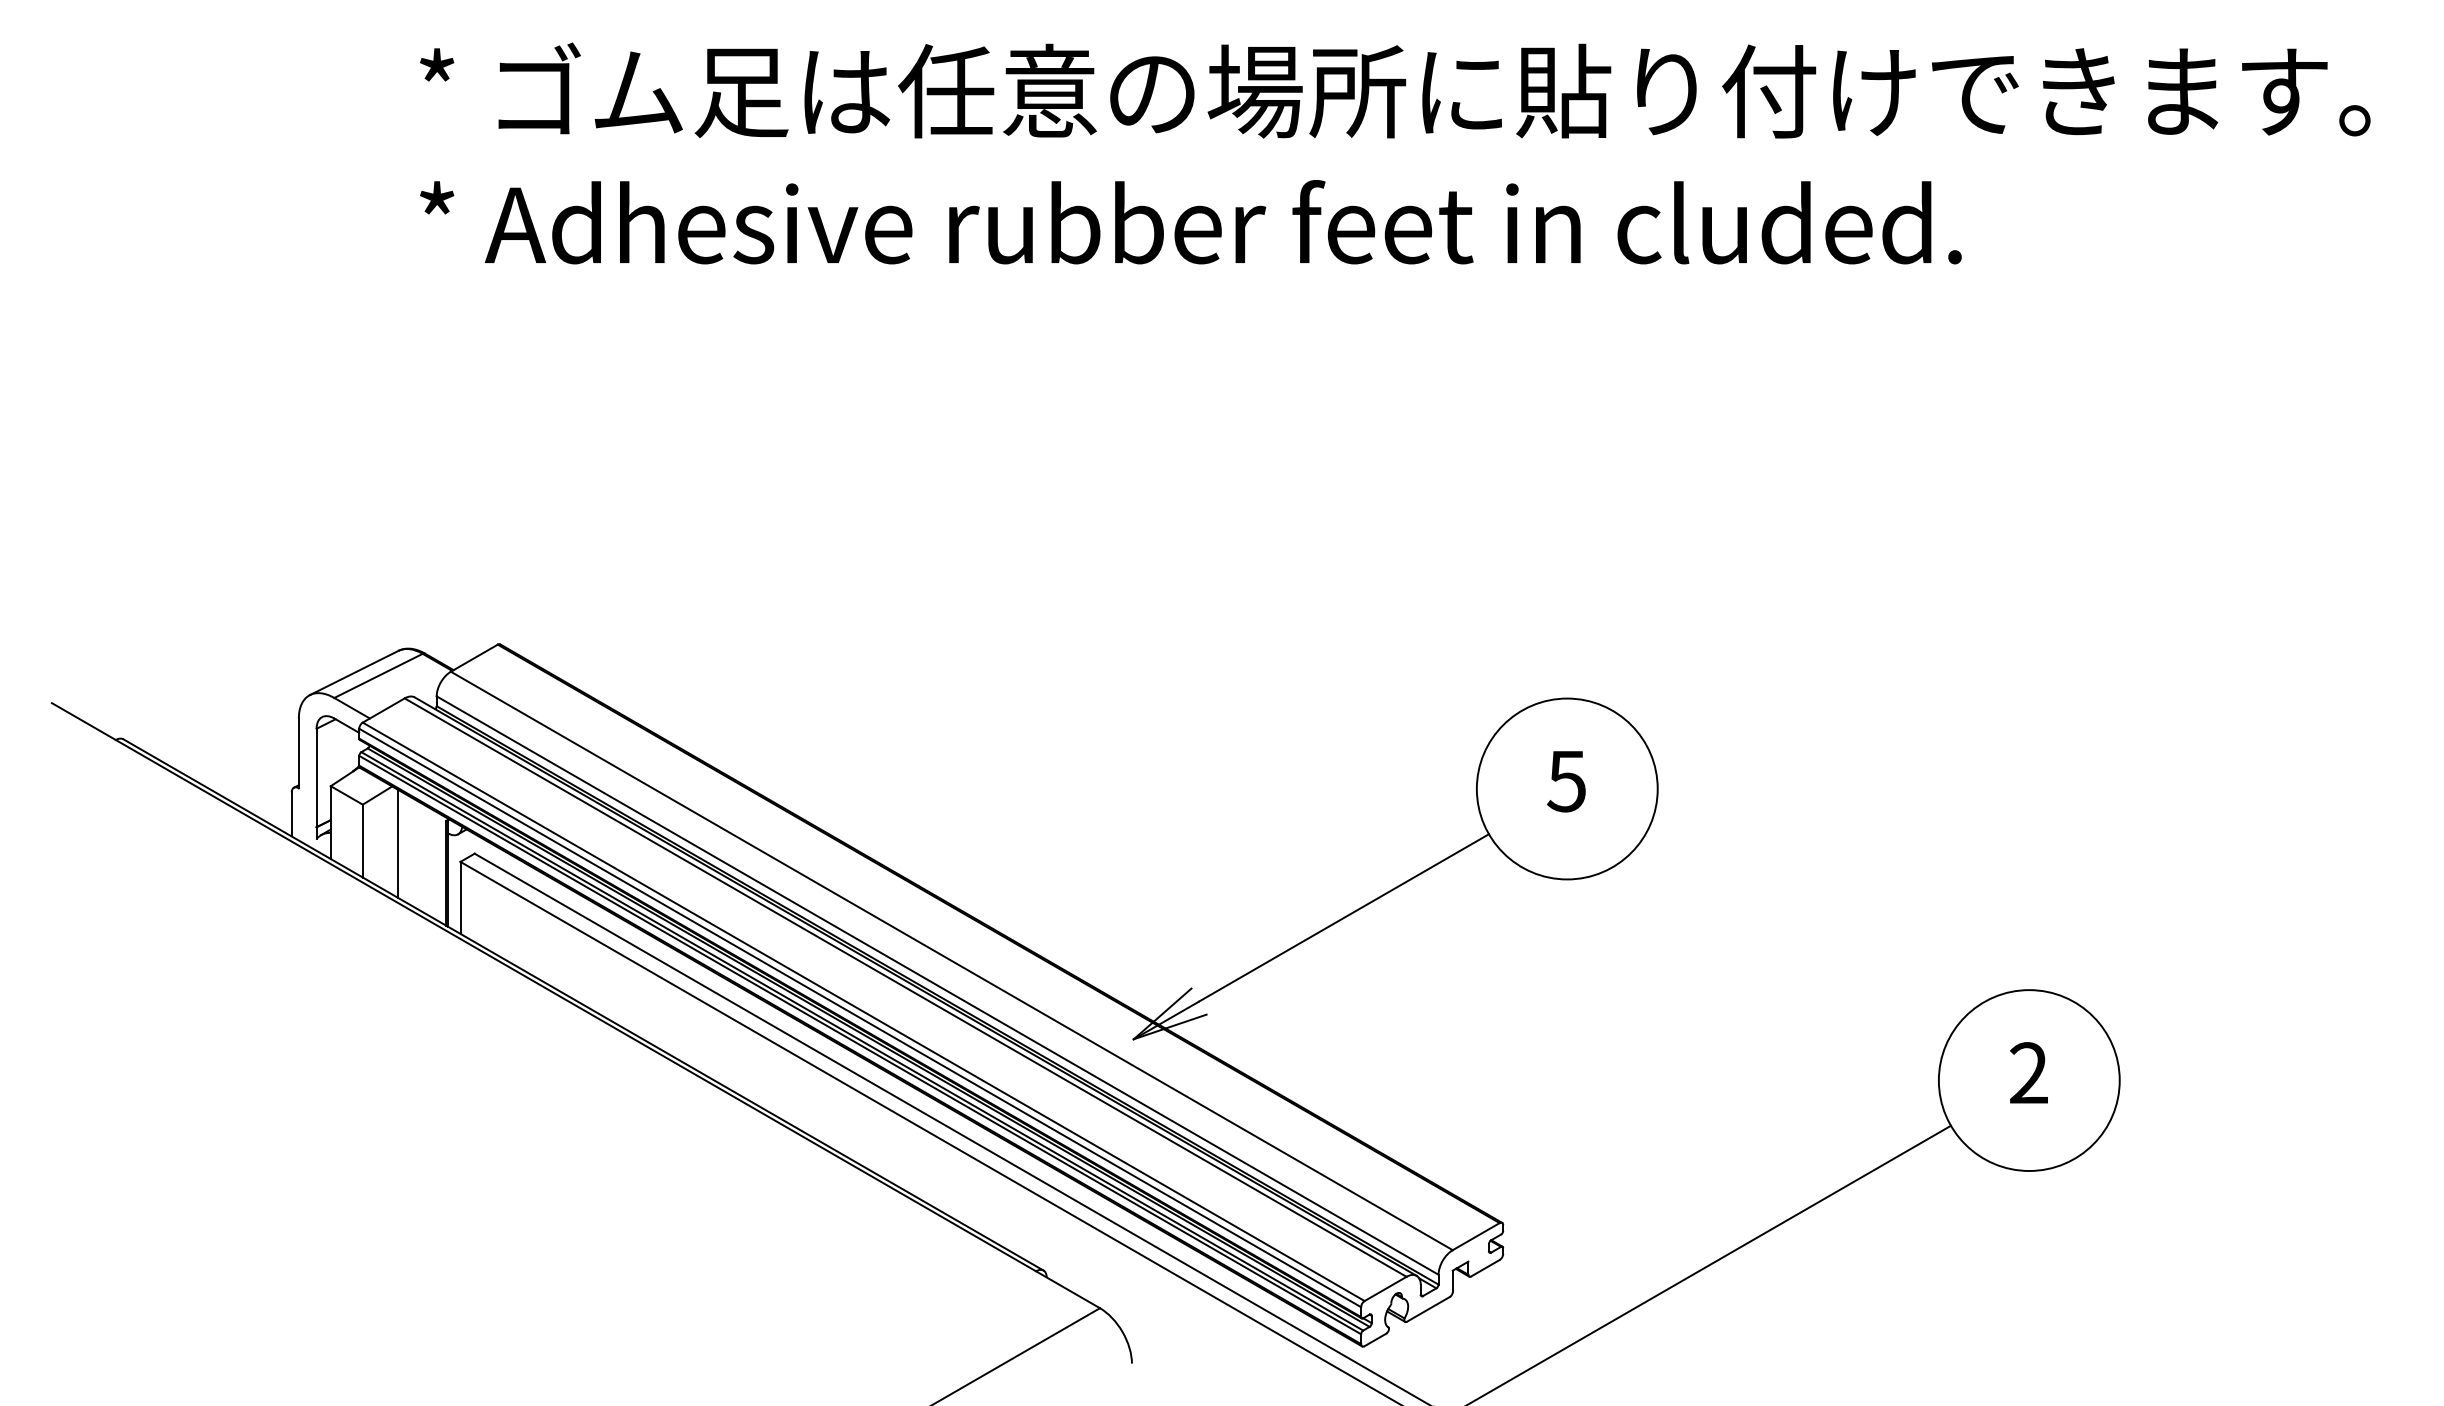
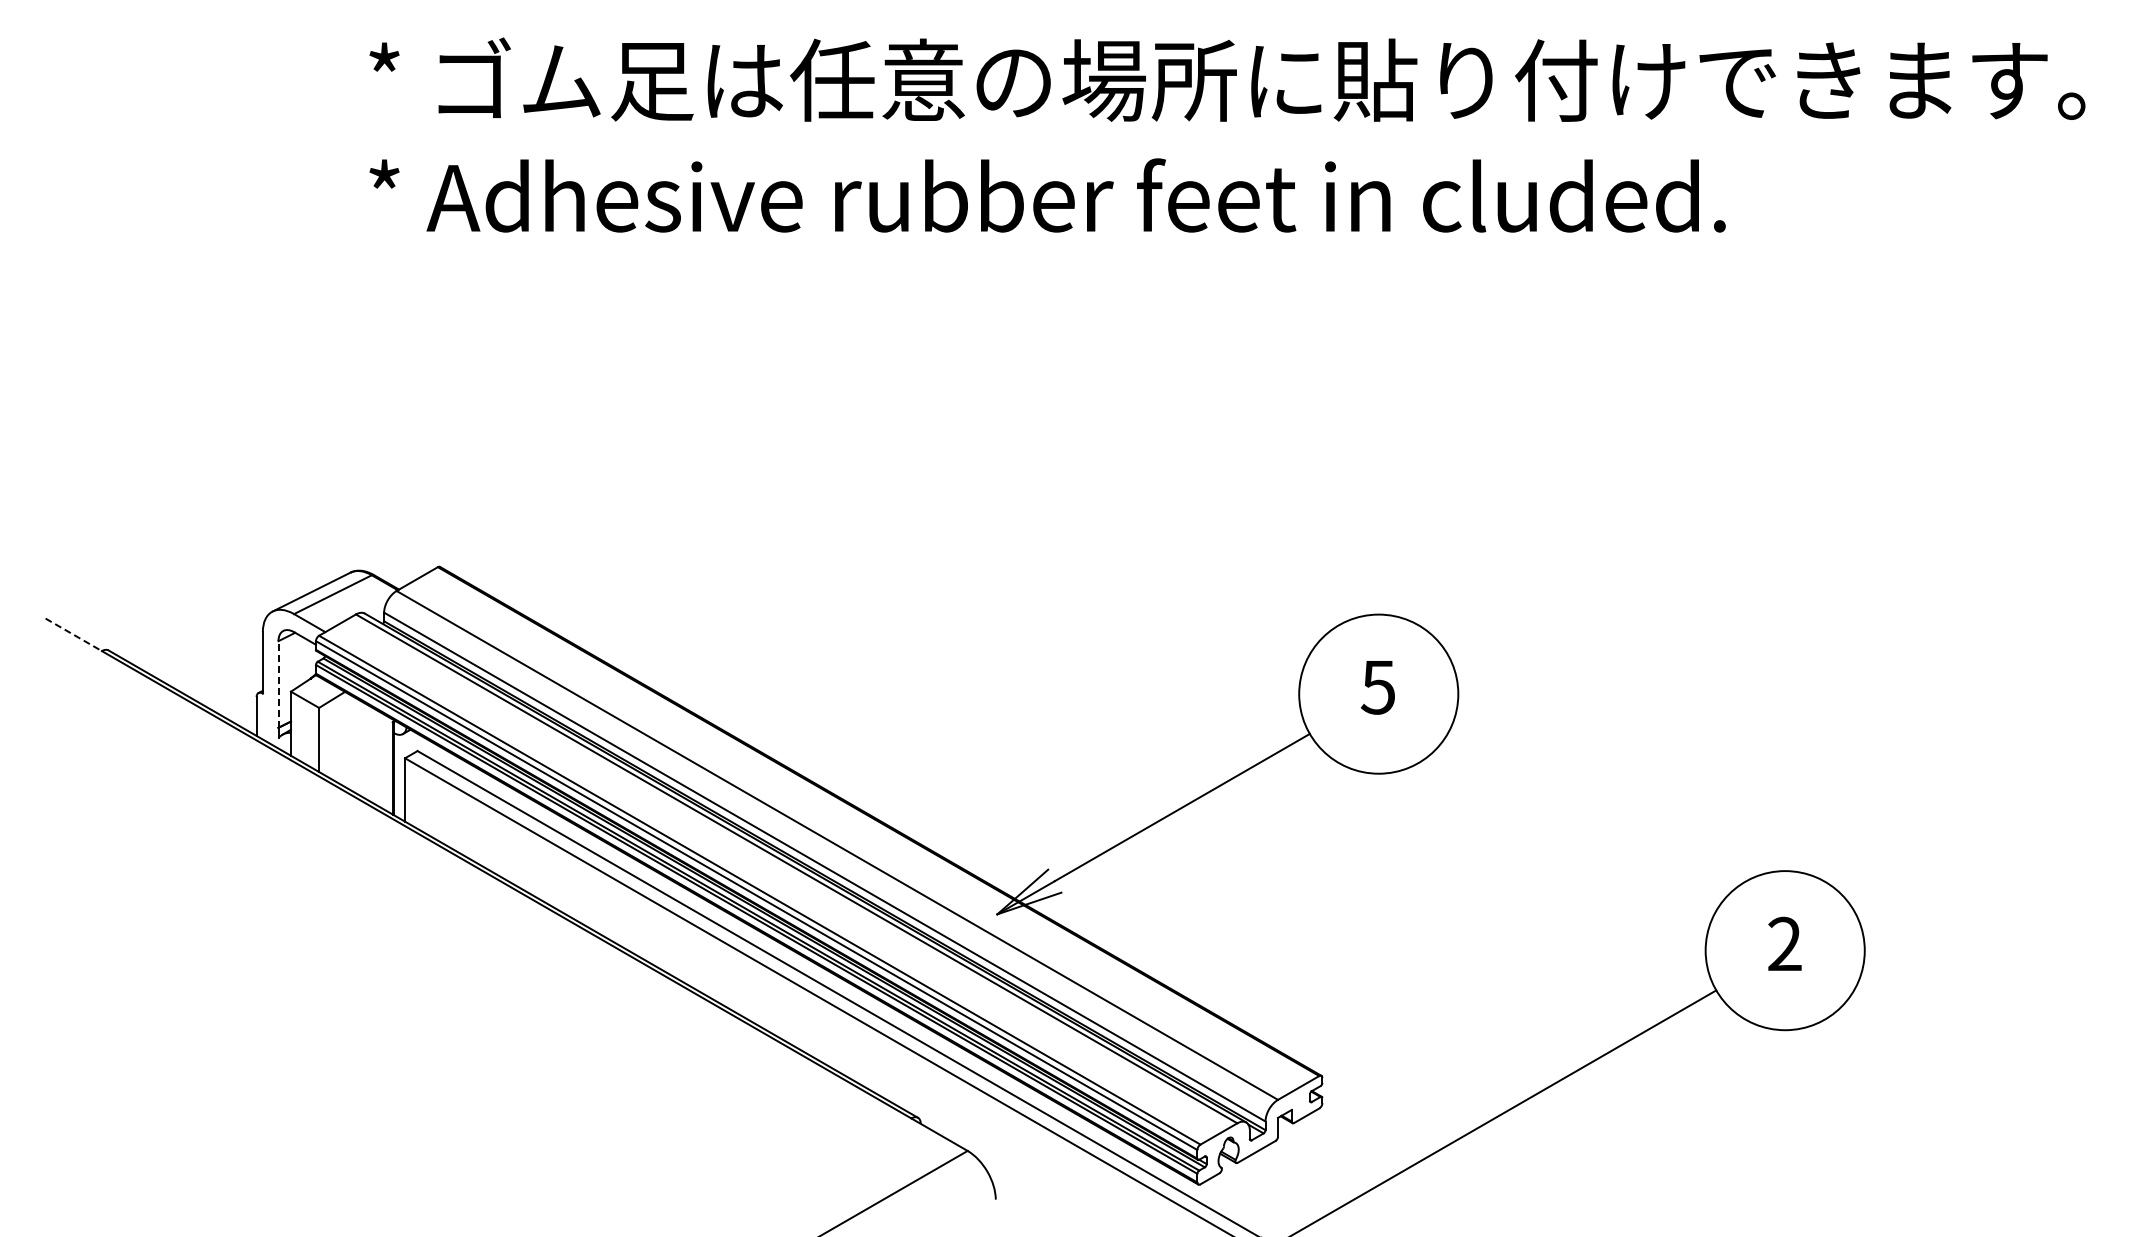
line: (84, 722) -> (74, 635), solid -> dashed
line: (316, 776) -> (278, 683), solid -> dashed
line: (398, 843) -> (350, 742), removed

